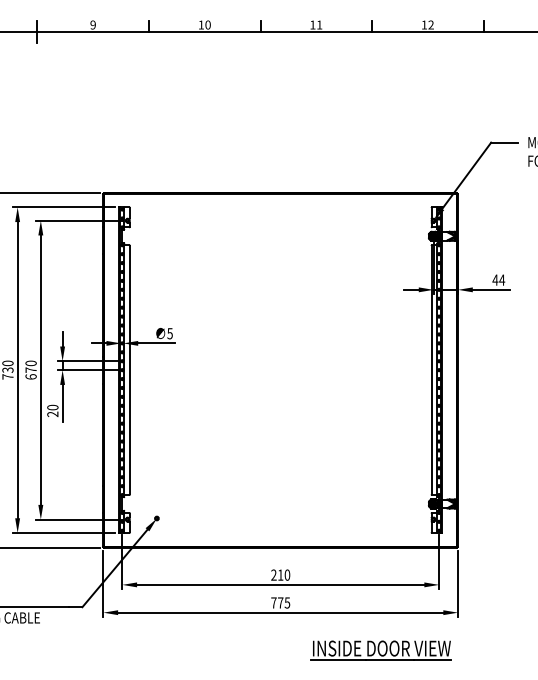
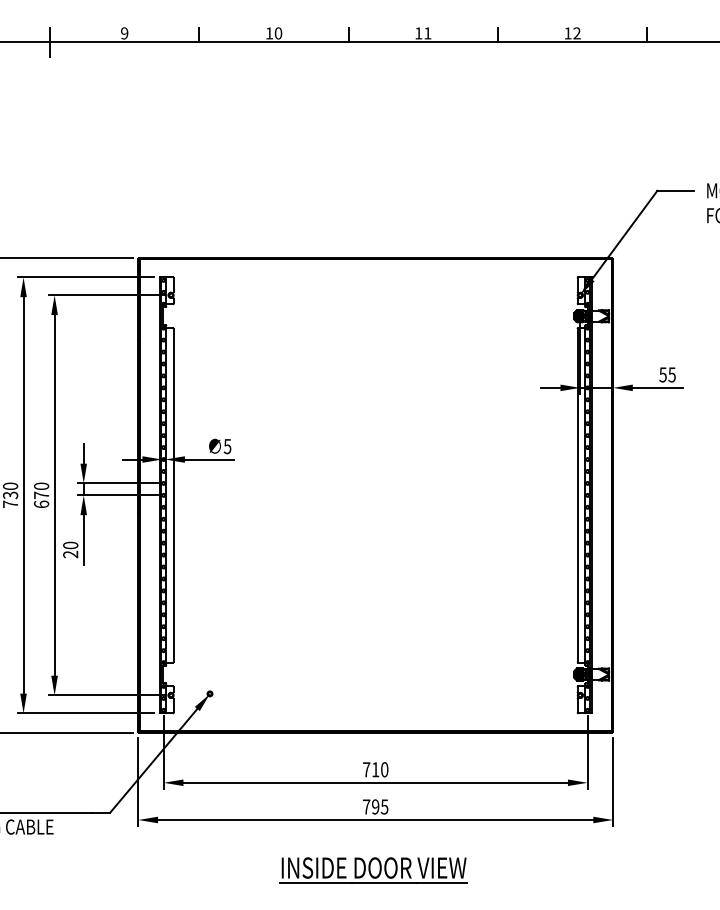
text: (498, 279) -> (667, 374), 44 -> 55
text: (273, 574) -> (366, 769), 210 -> 710
text: (280, 602) -> (375, 806), 775 -> 795
part: (381, 650) -> (373, 870), moved

